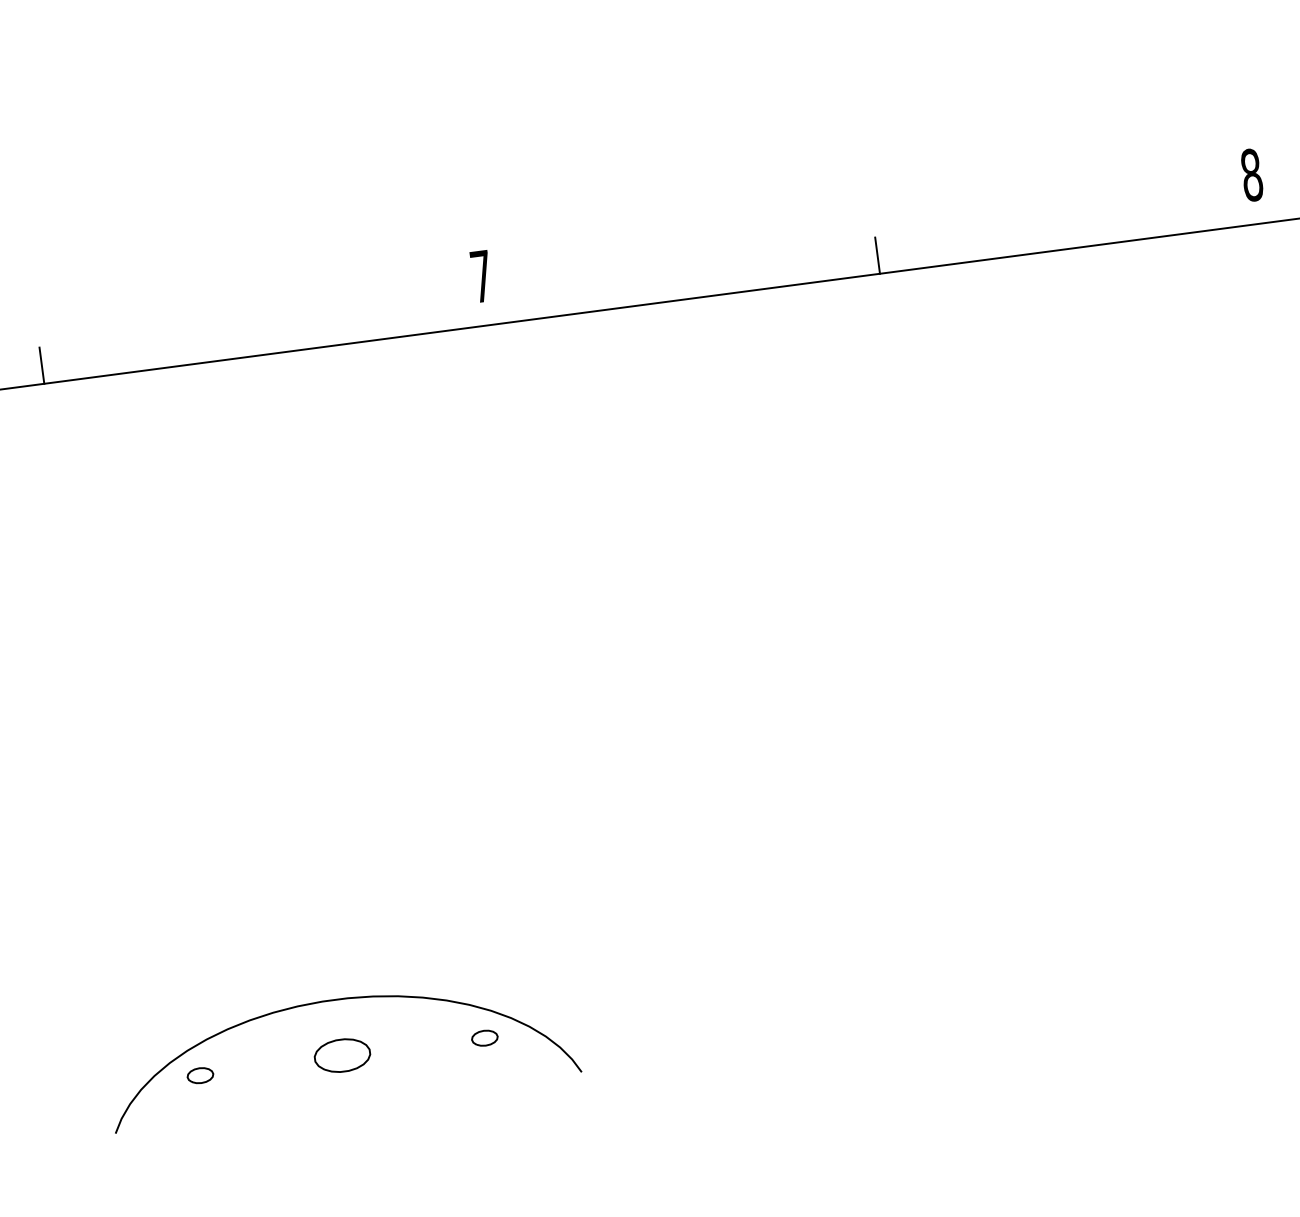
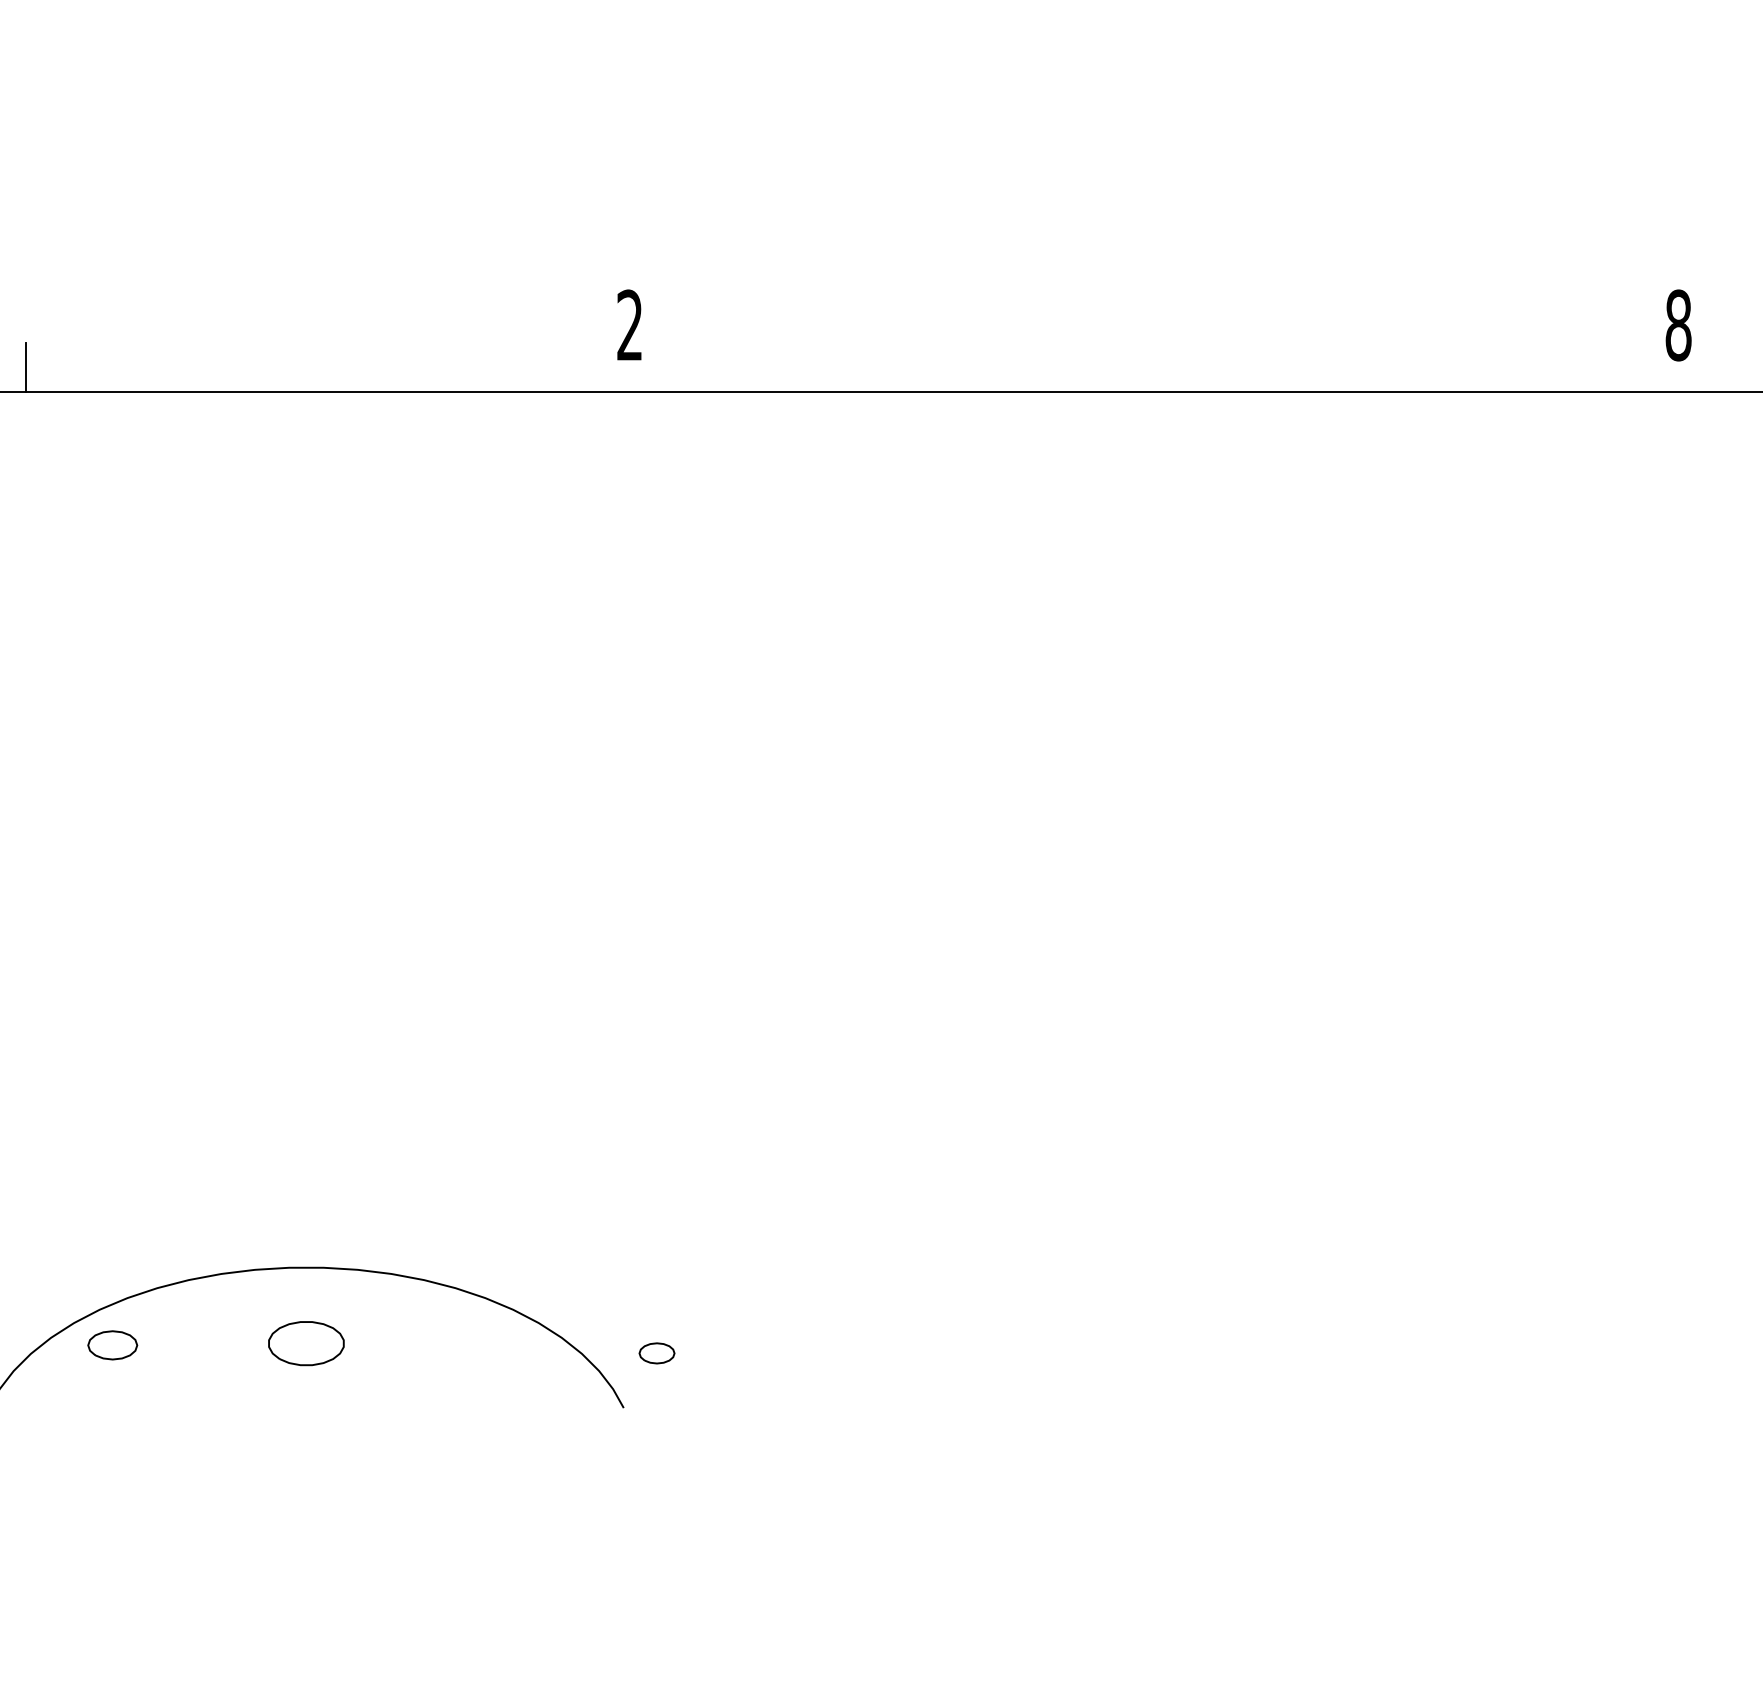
line: (877, 255) -> (1163, 366), removed
text: (481, 275) -> (629, 324), 7 -> 2
part: (484, 1038) -> (656, 1353), moved
part: (200, 1075) -> (112, 1345), size x1.4

